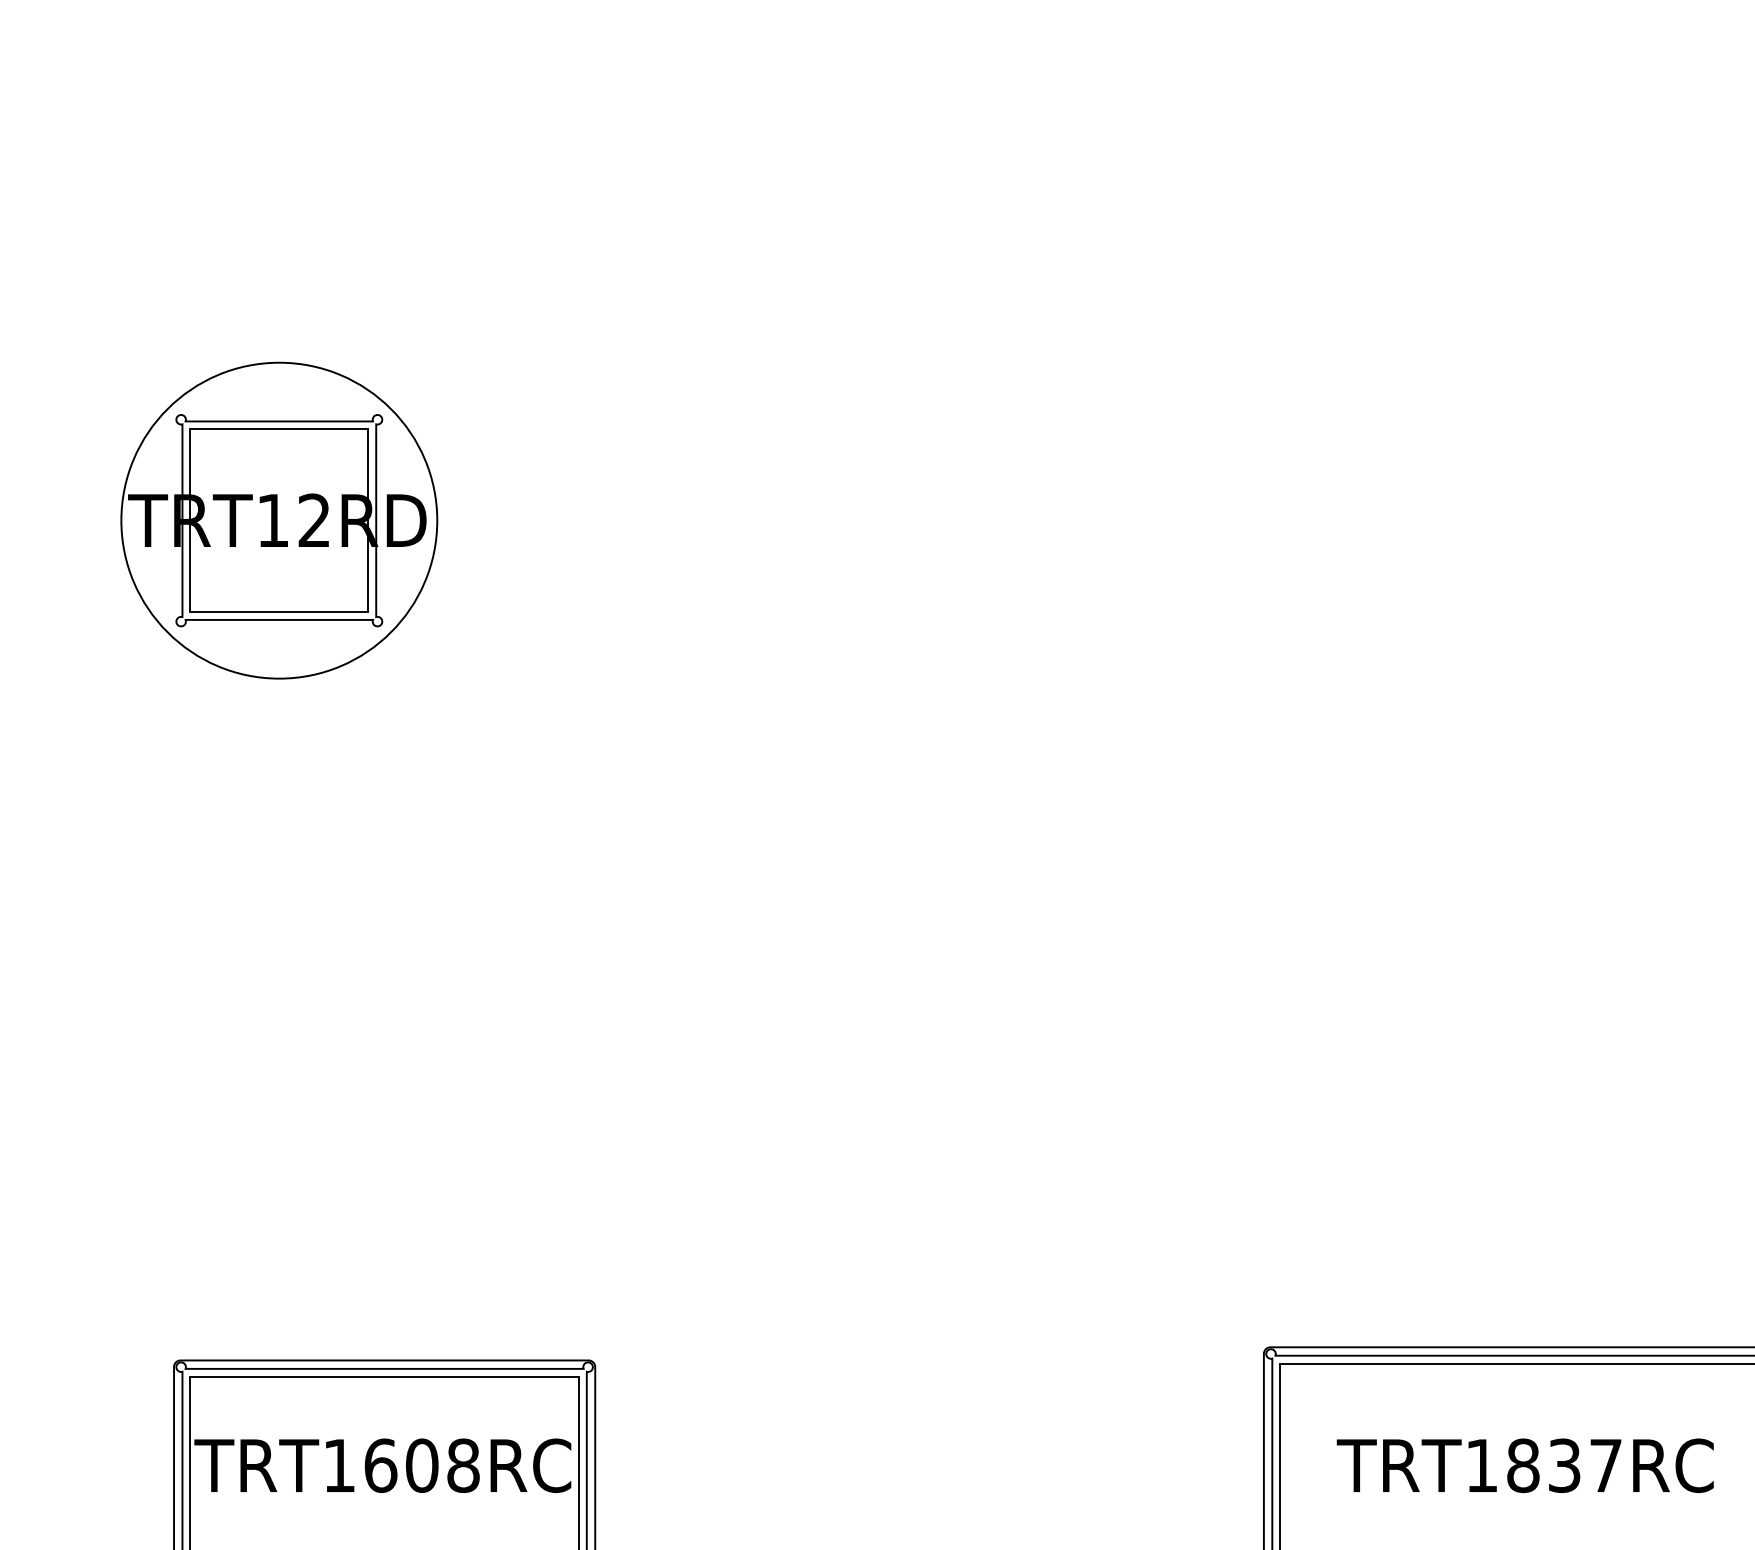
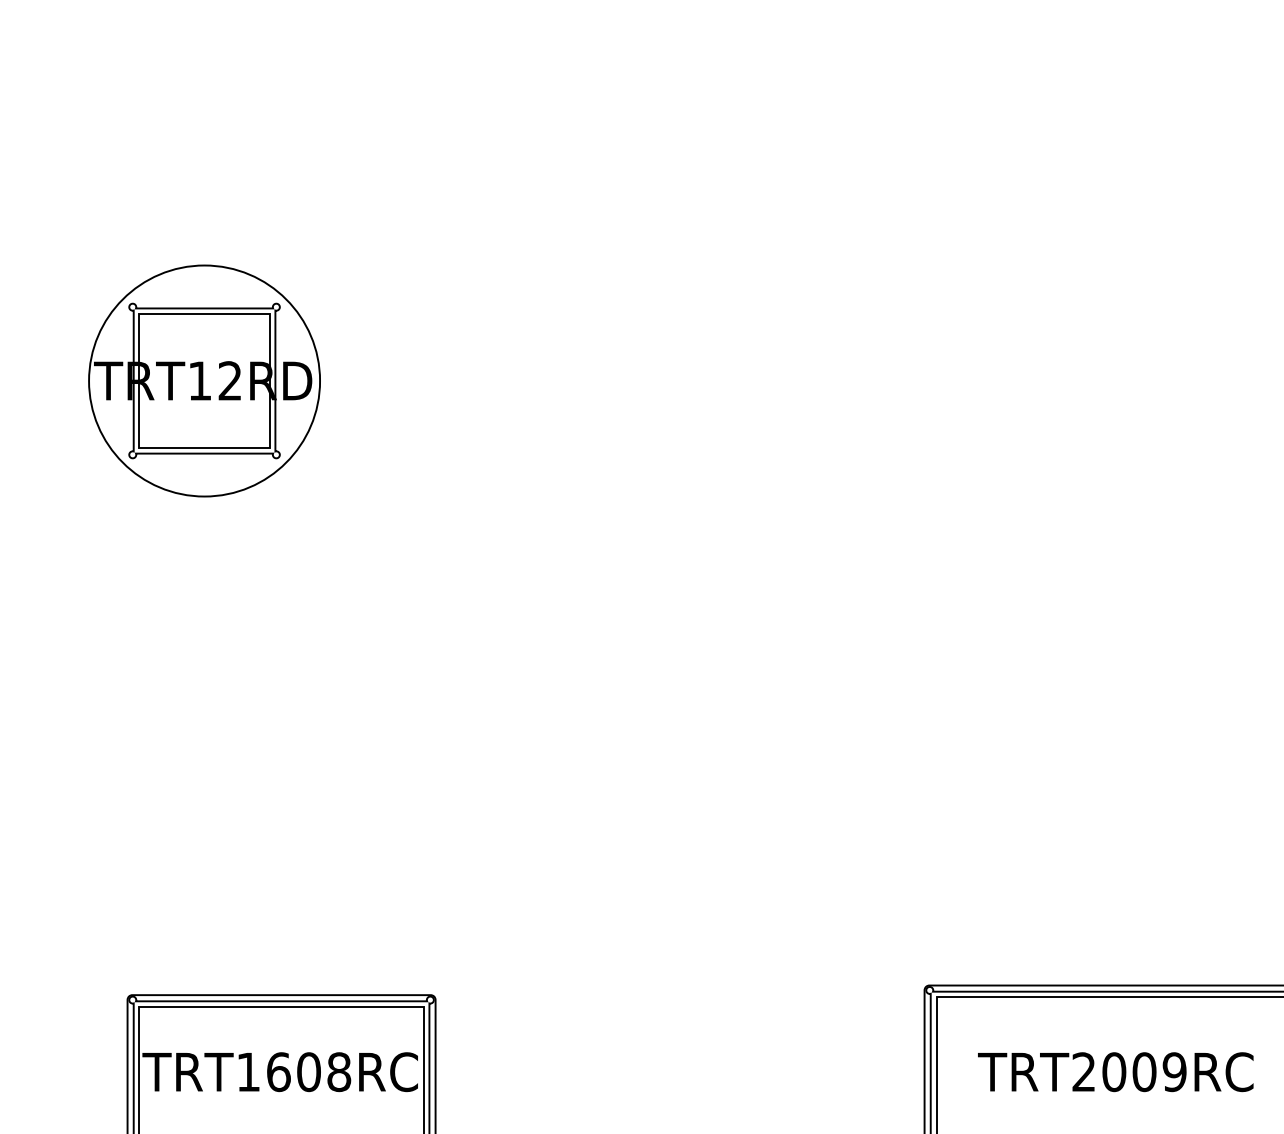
text: (1544, 1465) -> (1129, 1071), TRT1837RC -> TRT2009RC

